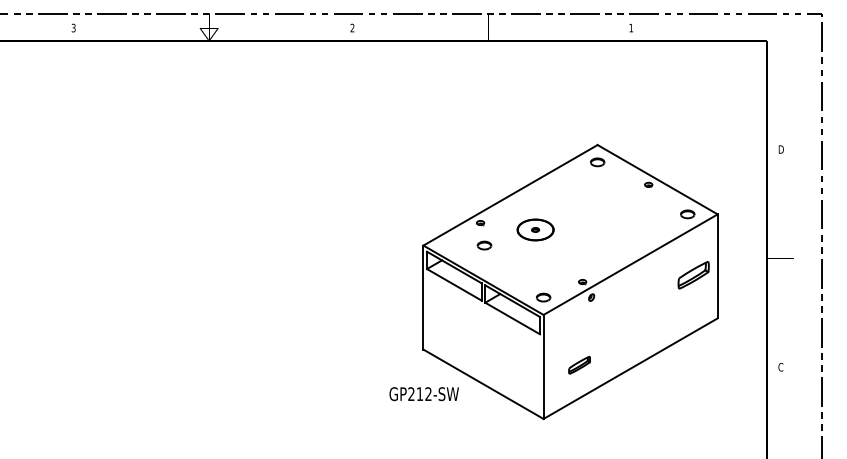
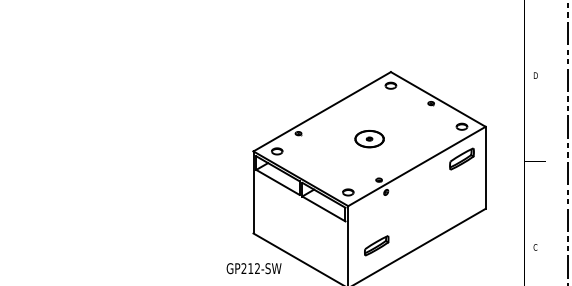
part: (535, 229) -> (369, 138), moved
part: (484, 245) -> (277, 151), moved
part: (693, 275) -> (461, 159), moved
part: (579, 365) -> (376, 246), size x1.43

